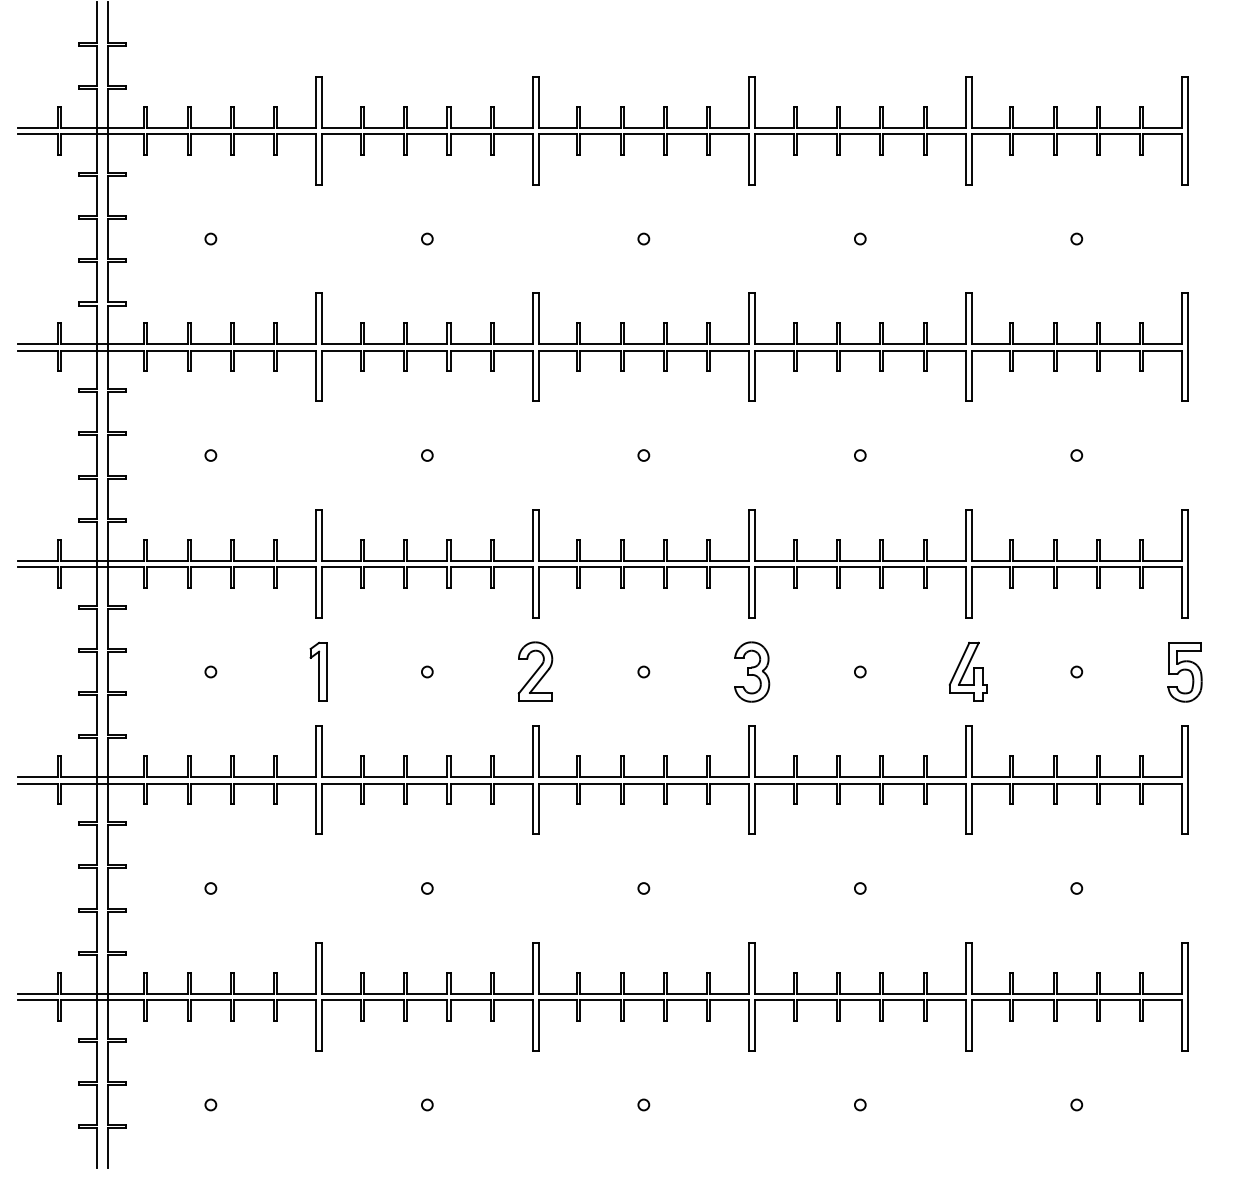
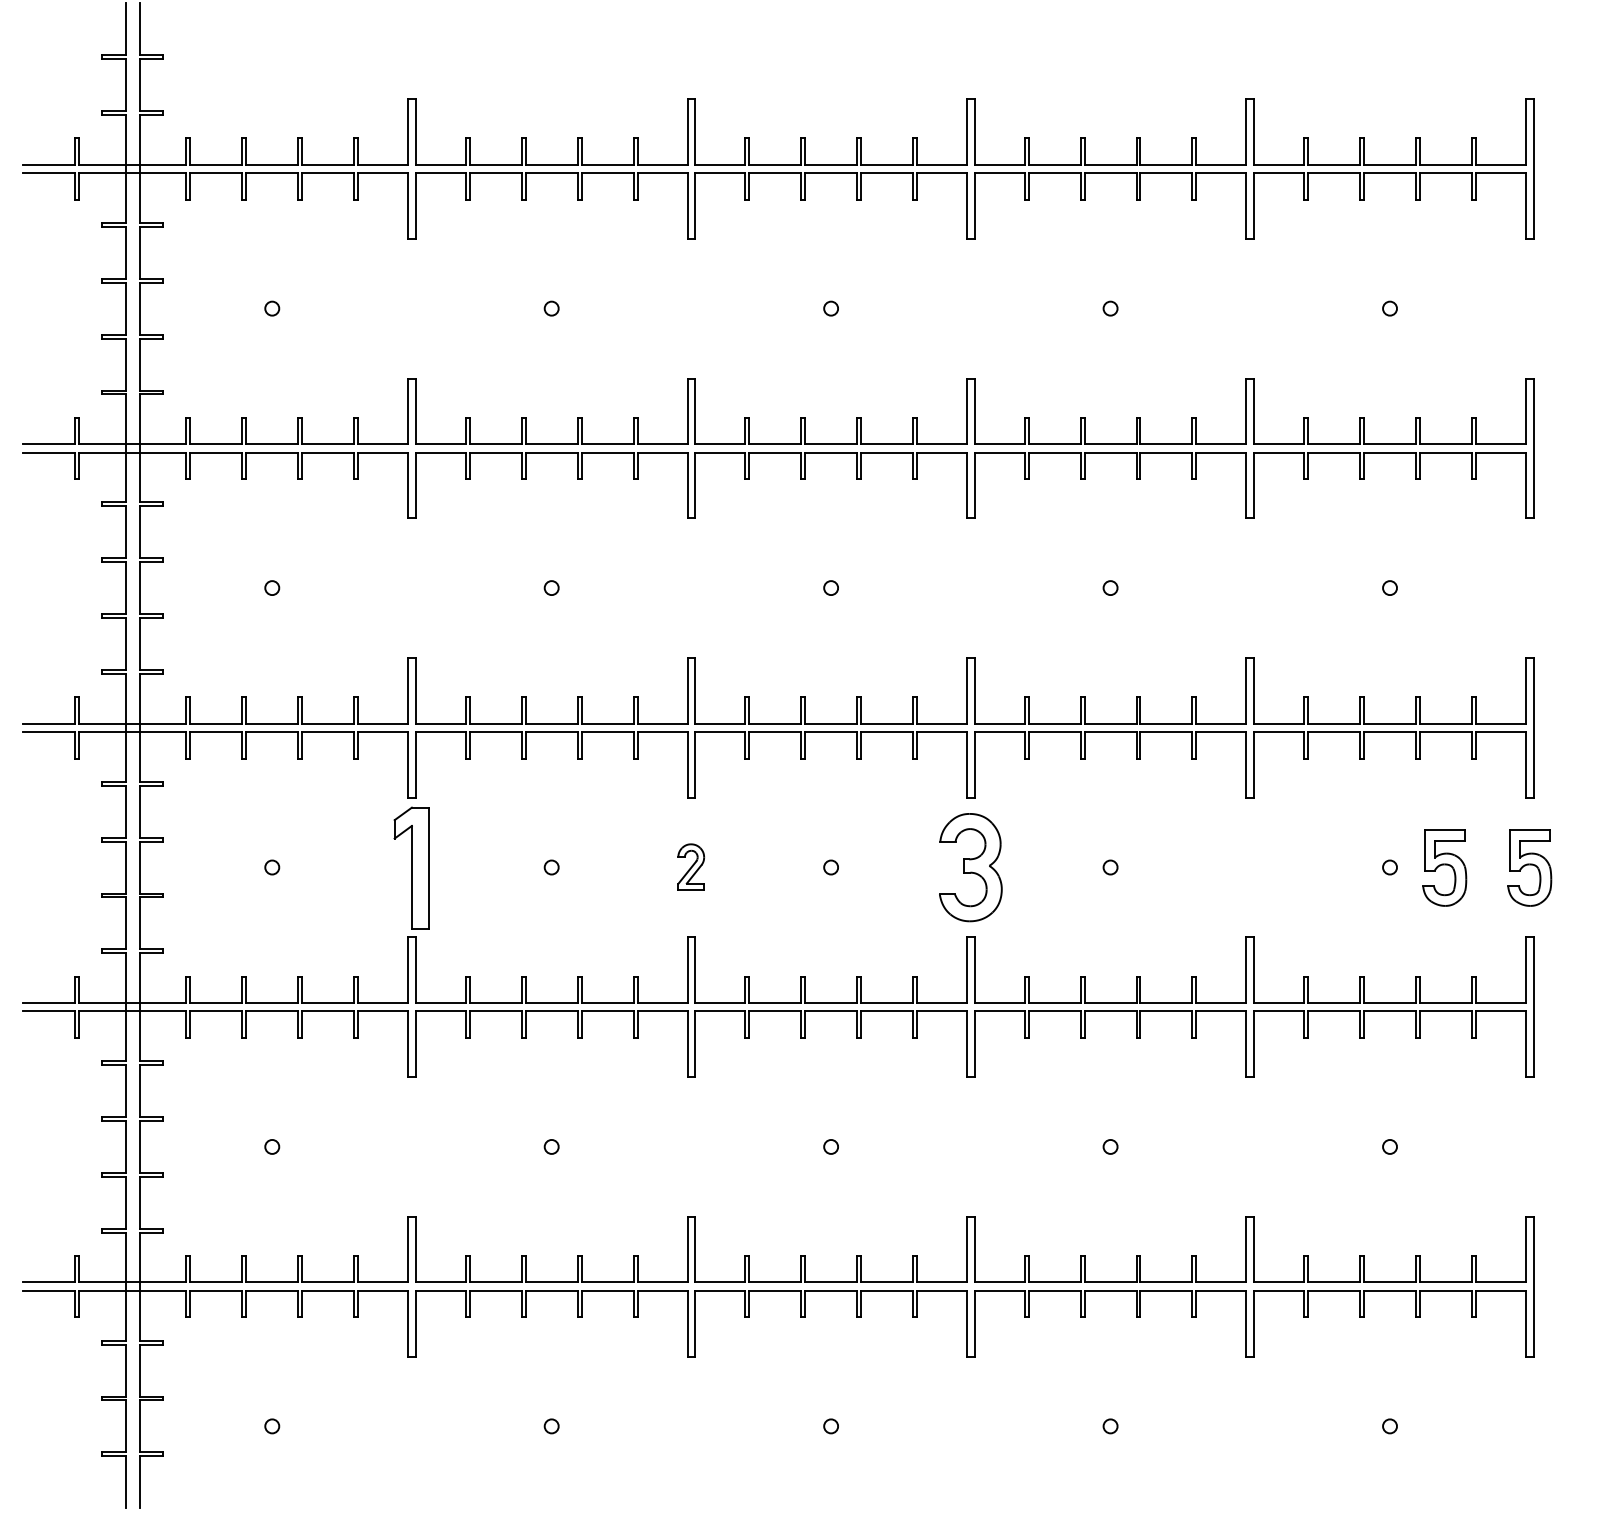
part: (318, 671) -> (411, 866), size x1.6
part: (534, 671) -> (690, 866), size x0.6
part: (967, 671) -> (1249, 866), removed
part: (751, 672) -> (970, 867), size x1.4
part: (1118, 672) -> (1444, 867), added

